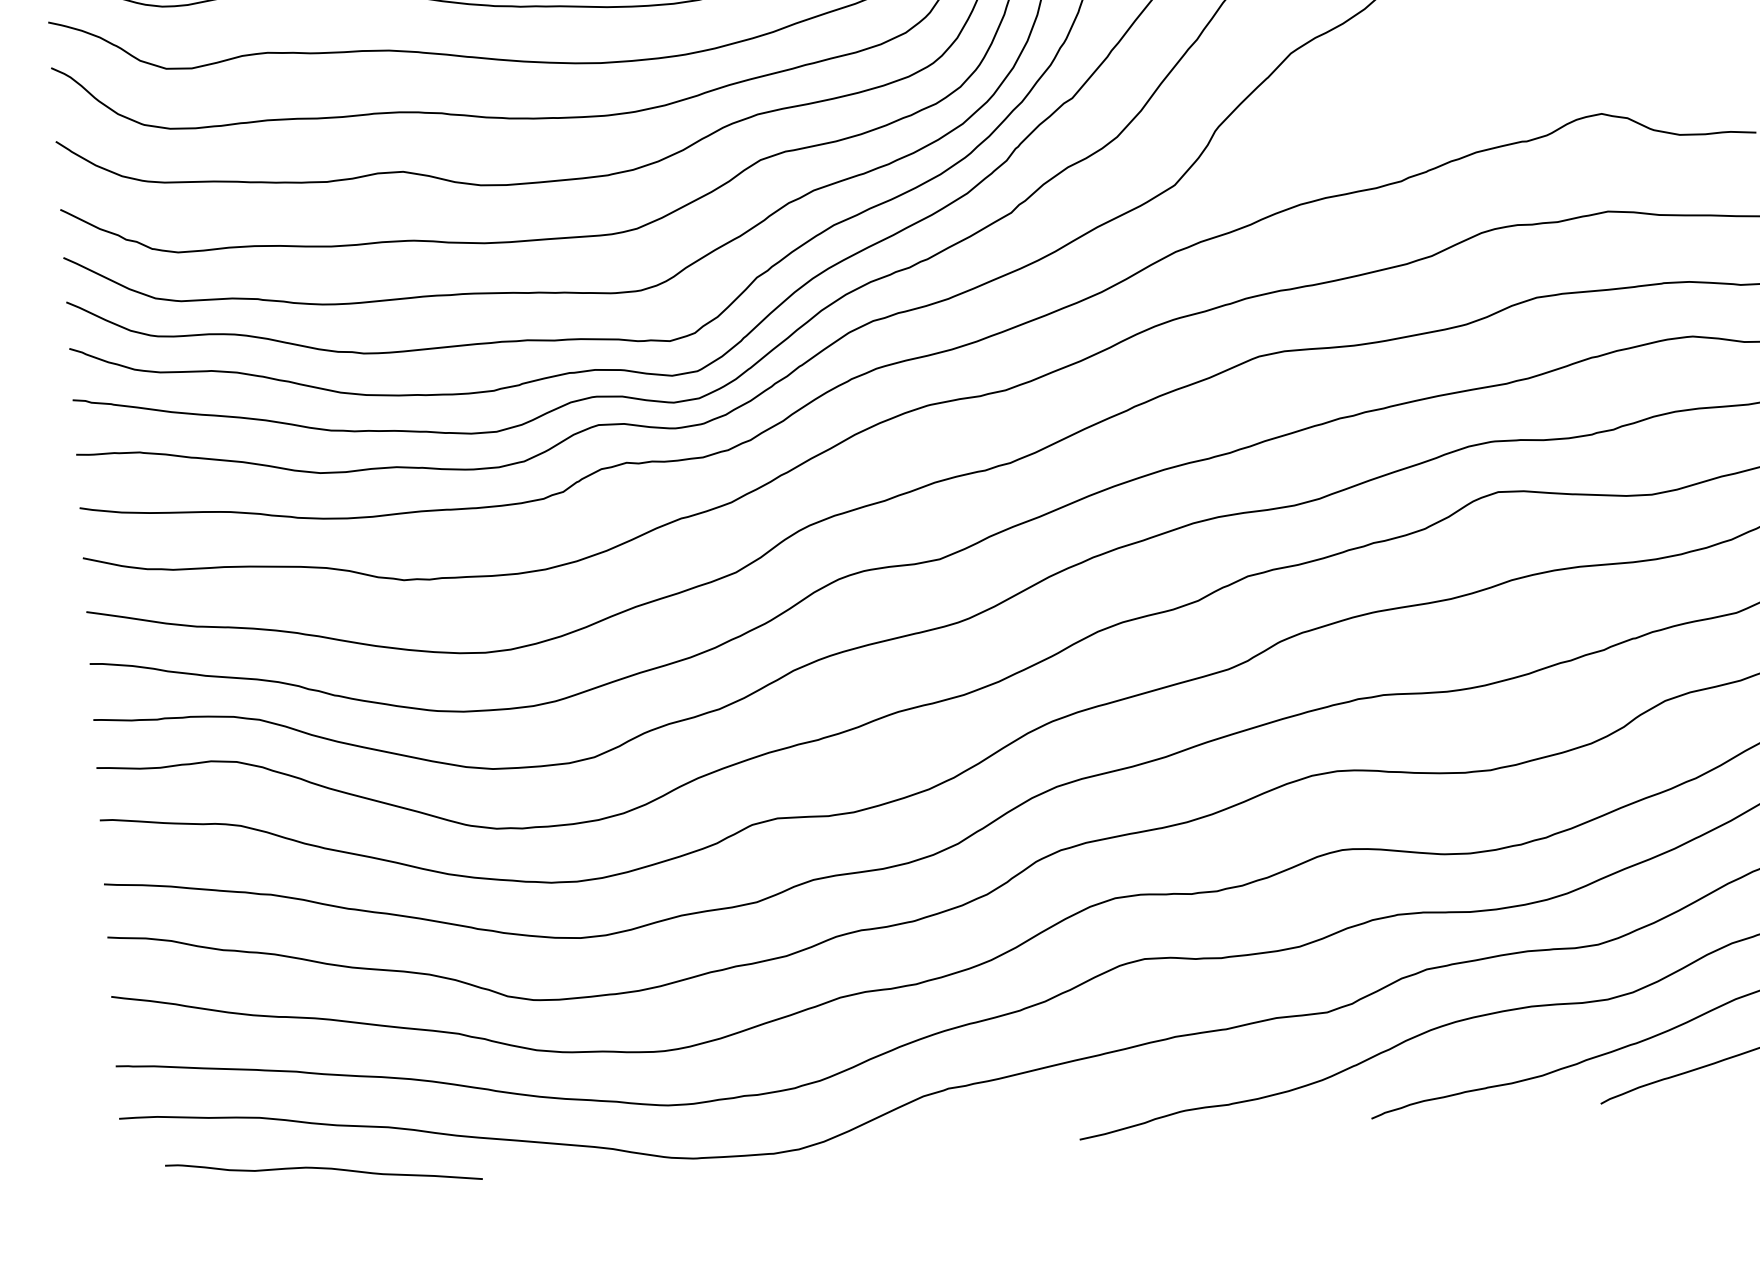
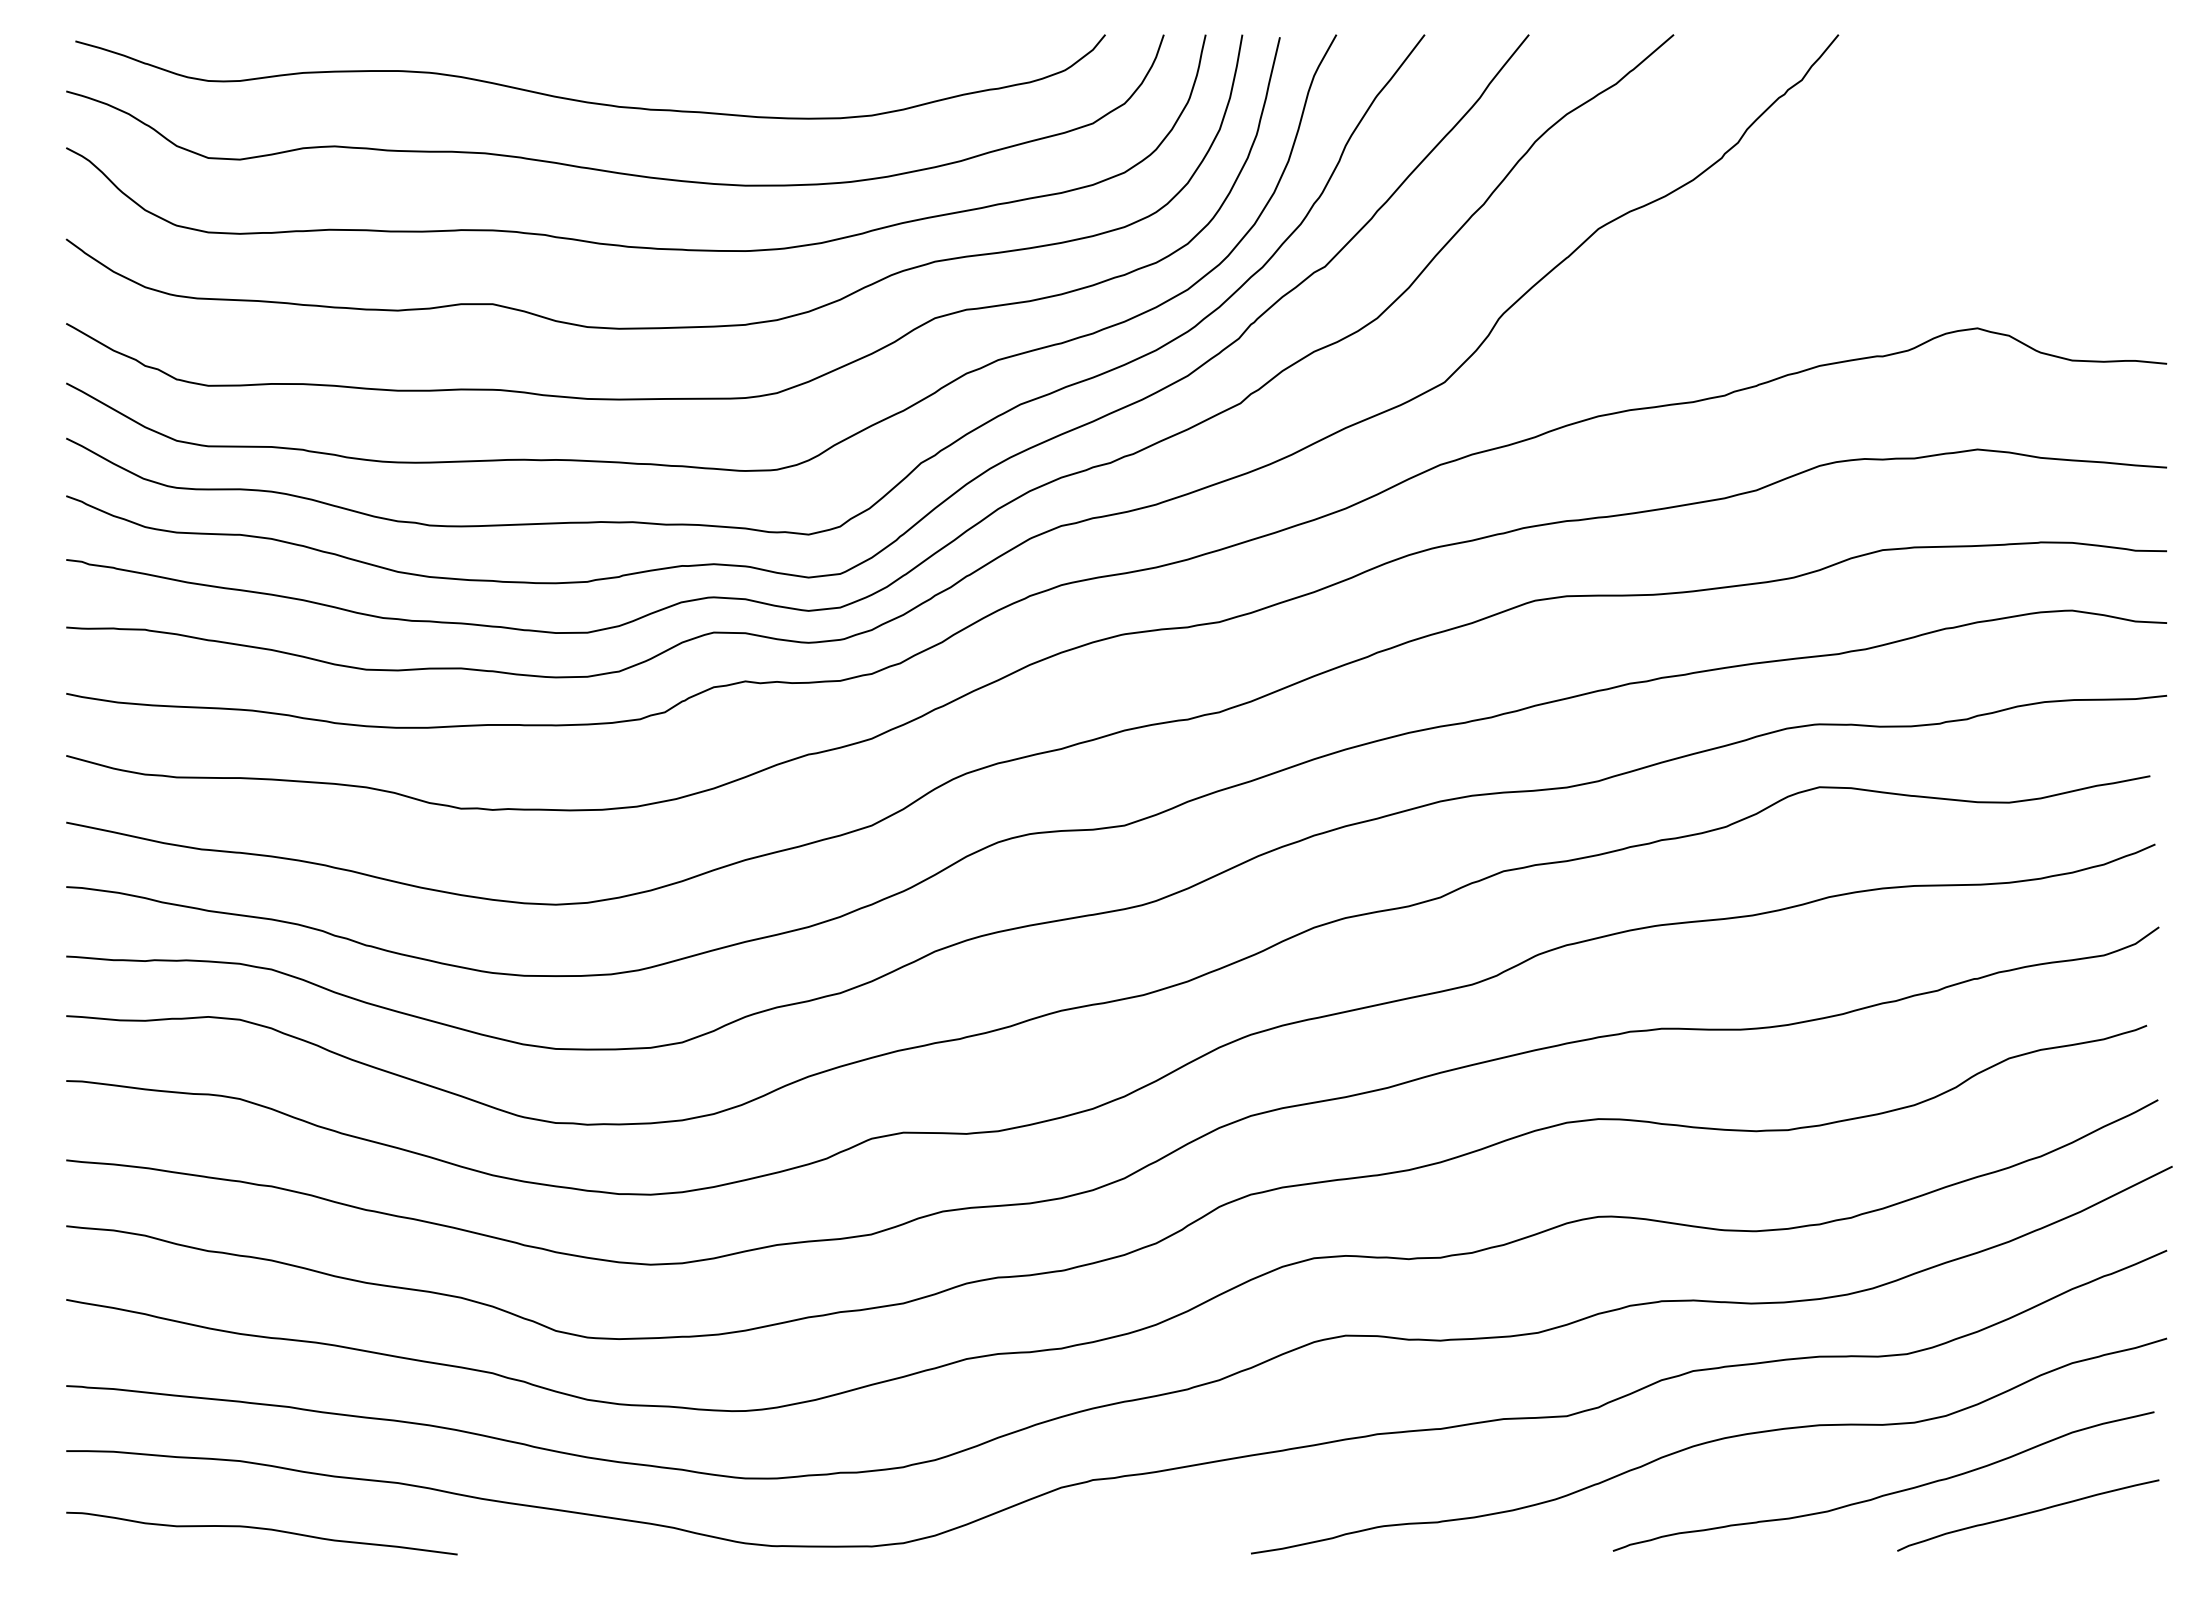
curve: (323, 1169) -> (261, 1529), moved

